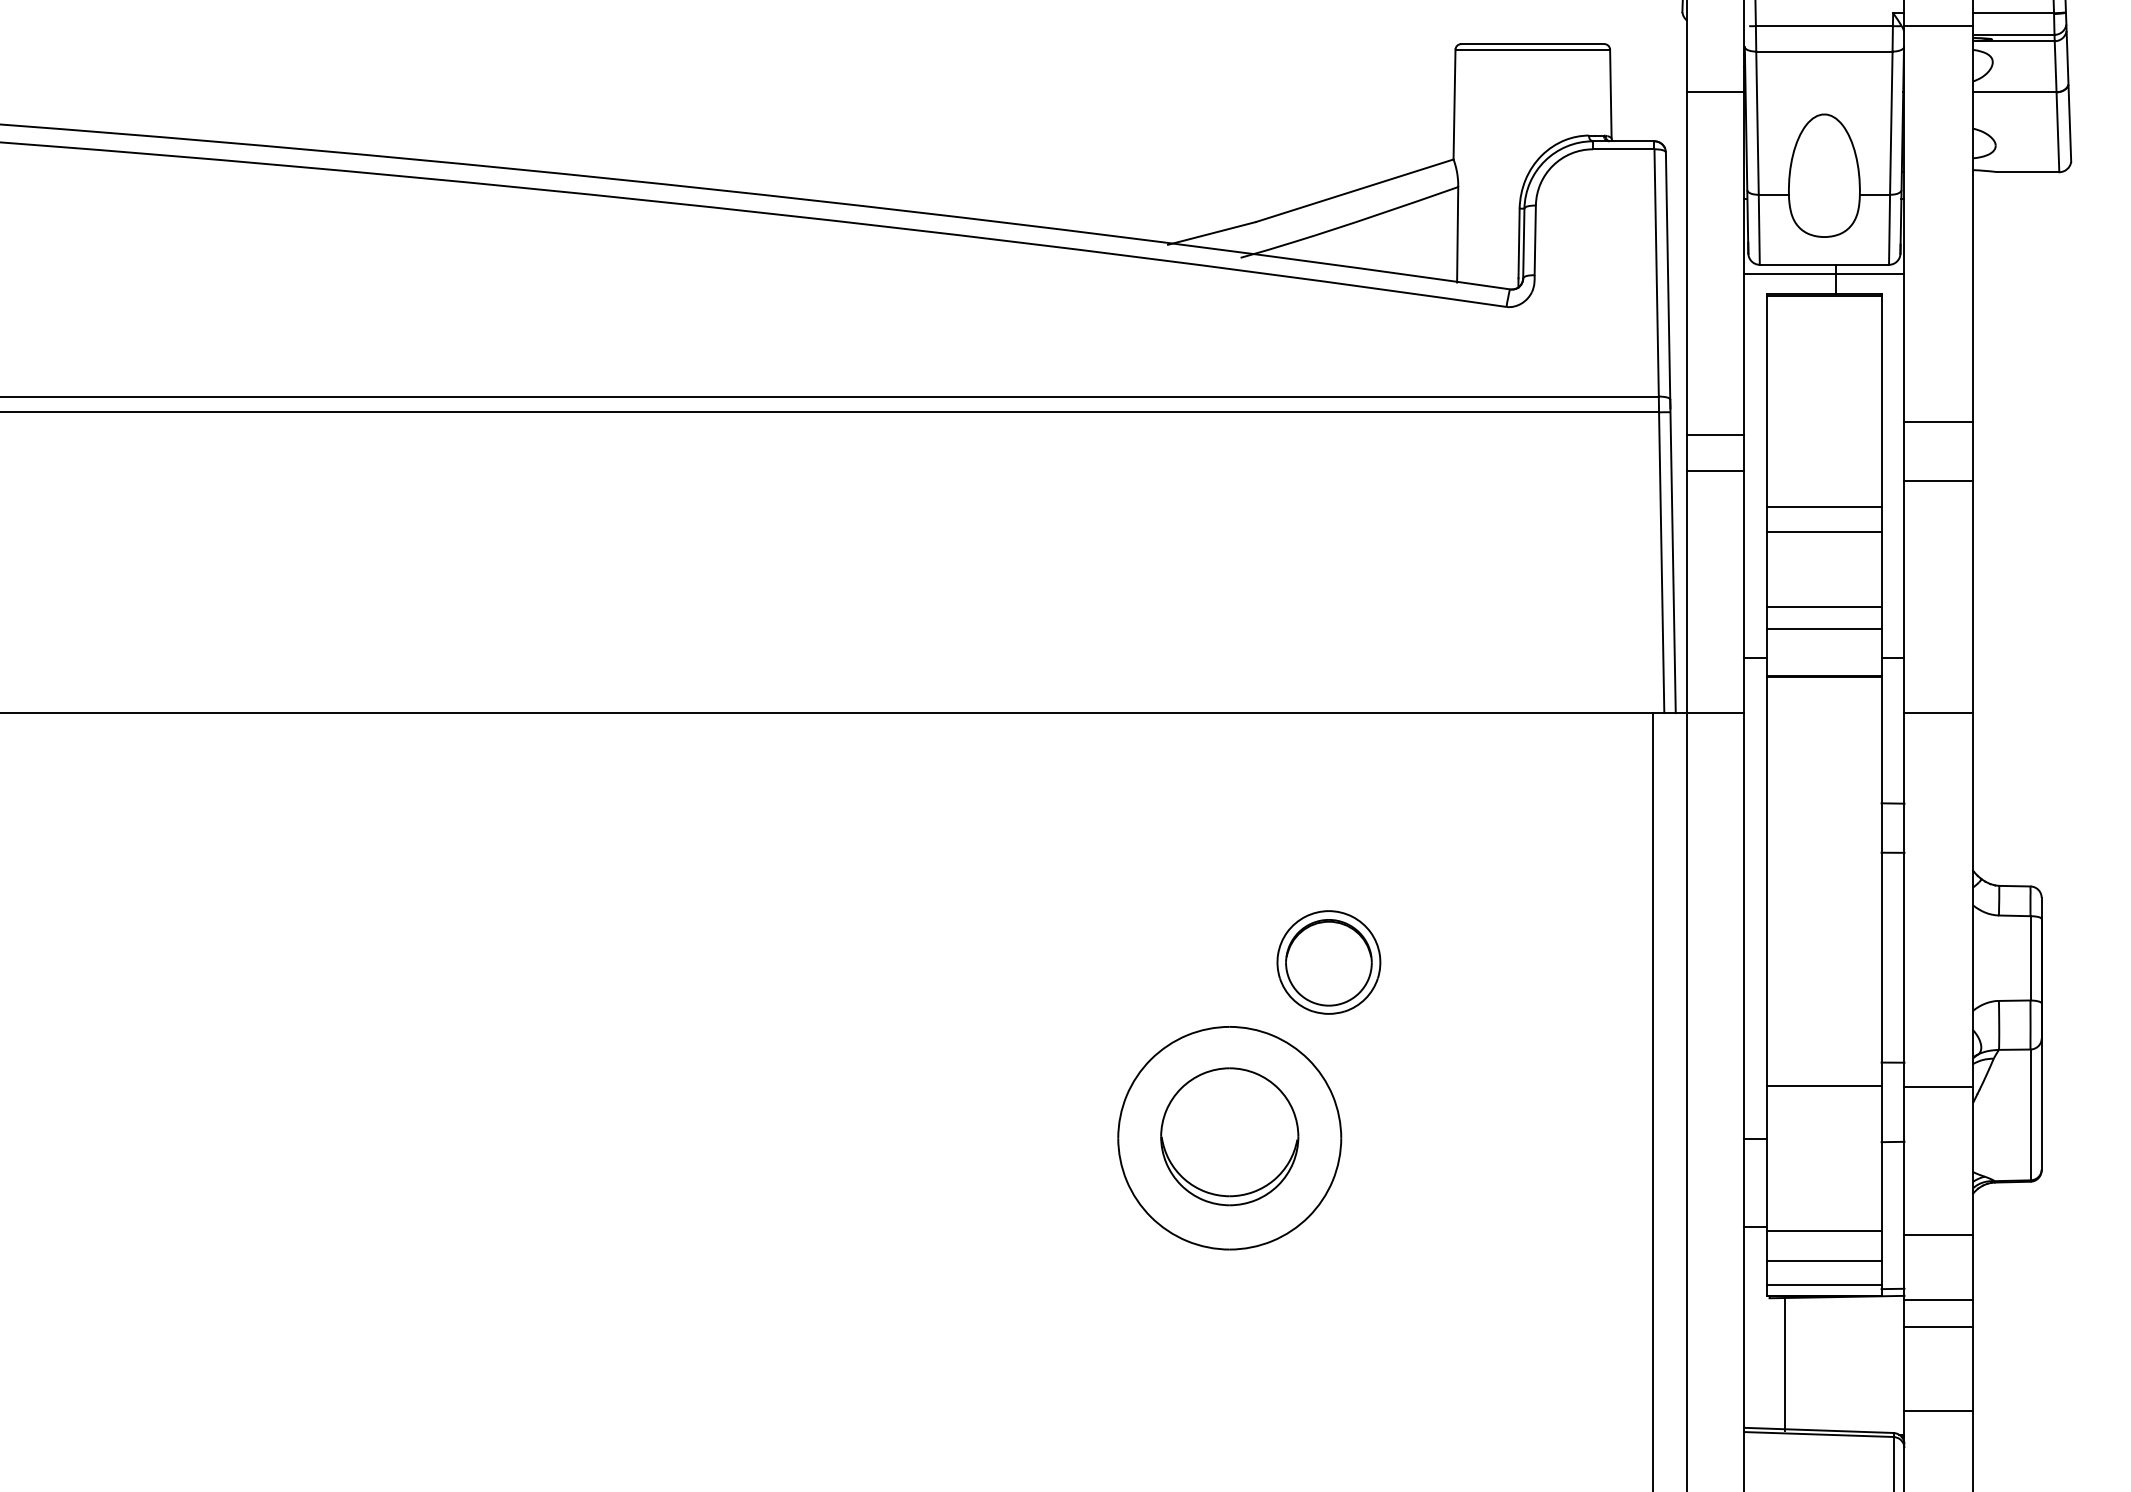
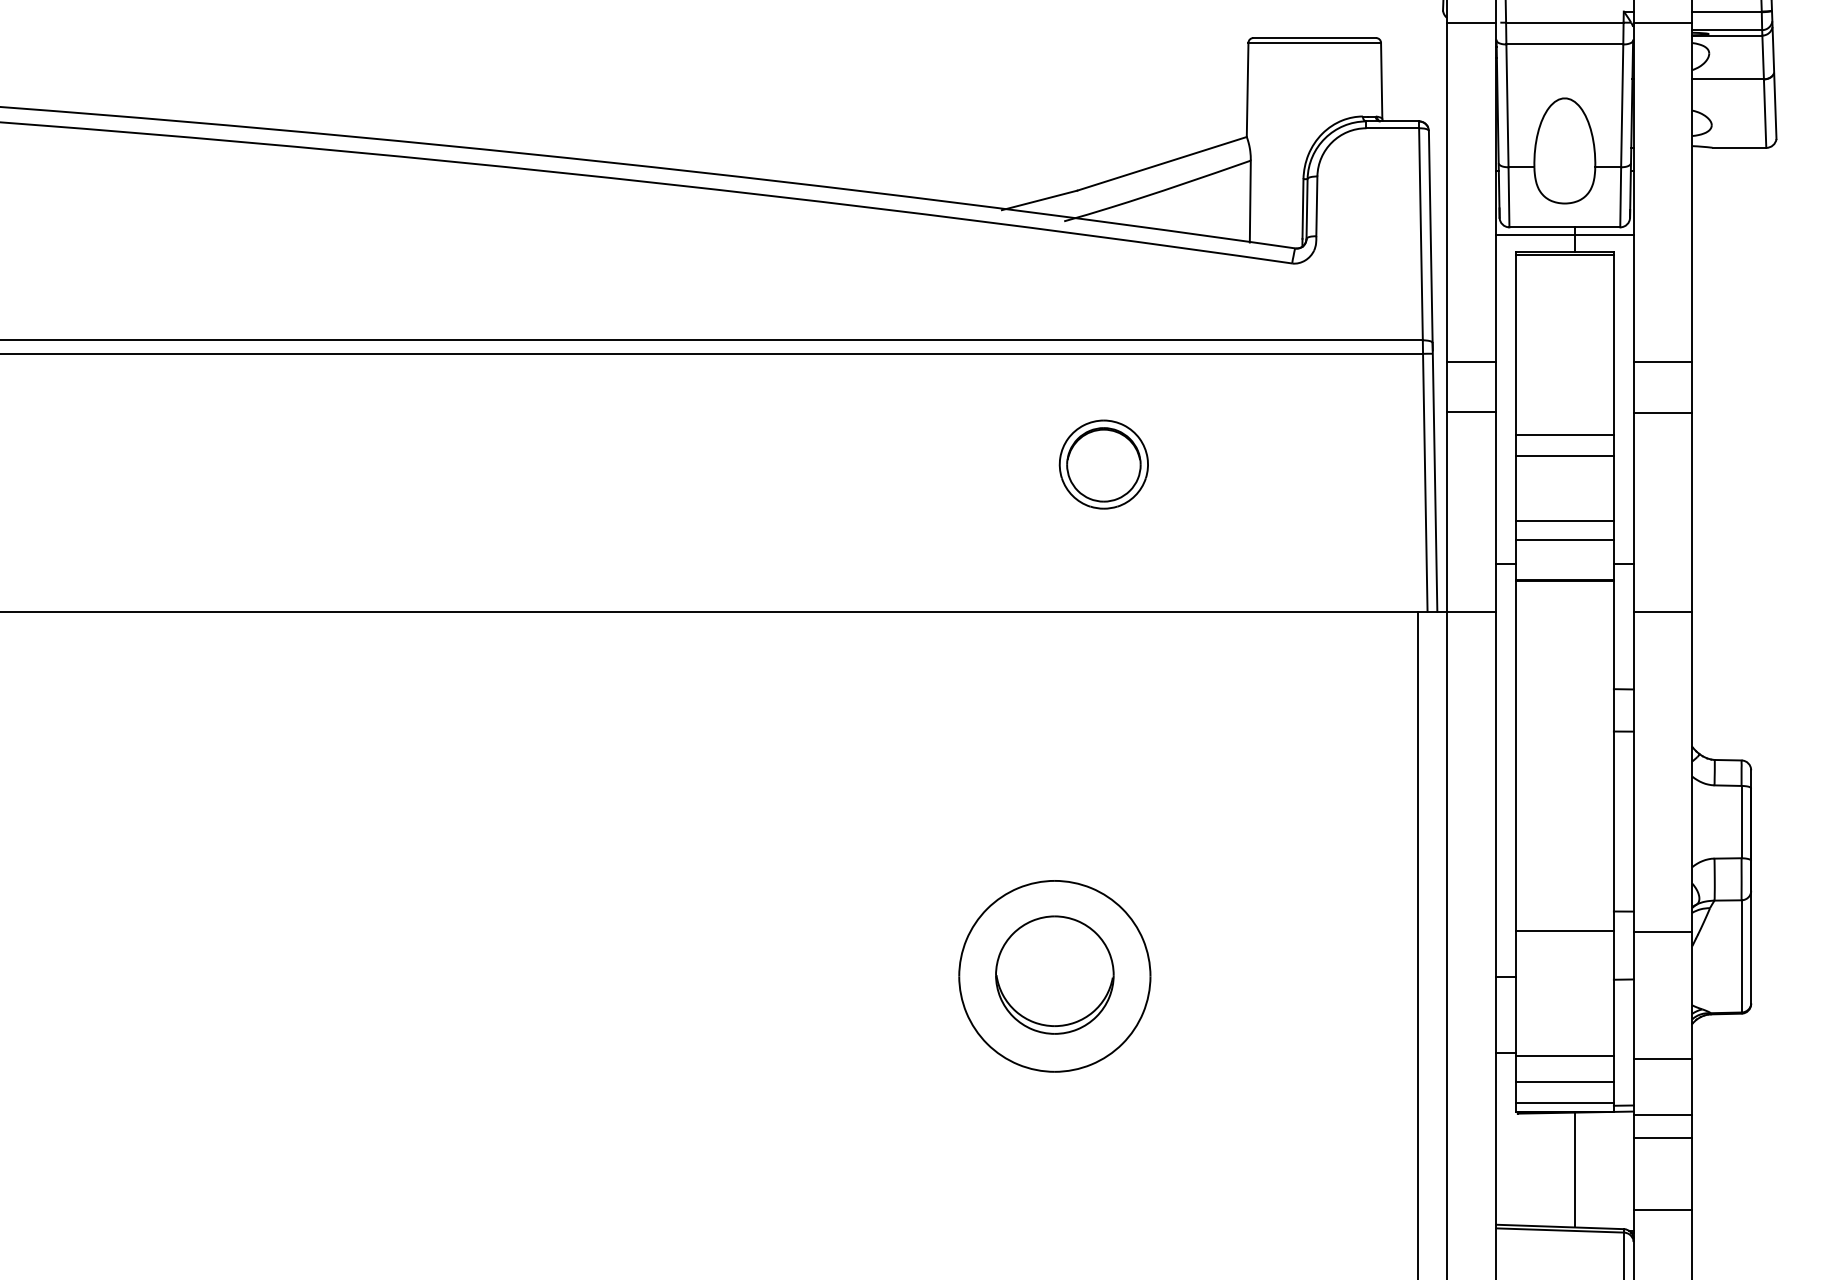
line: (1715, 92) -> (1471, 22), moved
line: (1715, 435) -> (1471, 412), moved
line: (1715, 471) -> (1471, 361), moved
part: (1328, 962) -> (1103, 464), moved
line: (1784, 1363) -> (1574, 1169), moved

